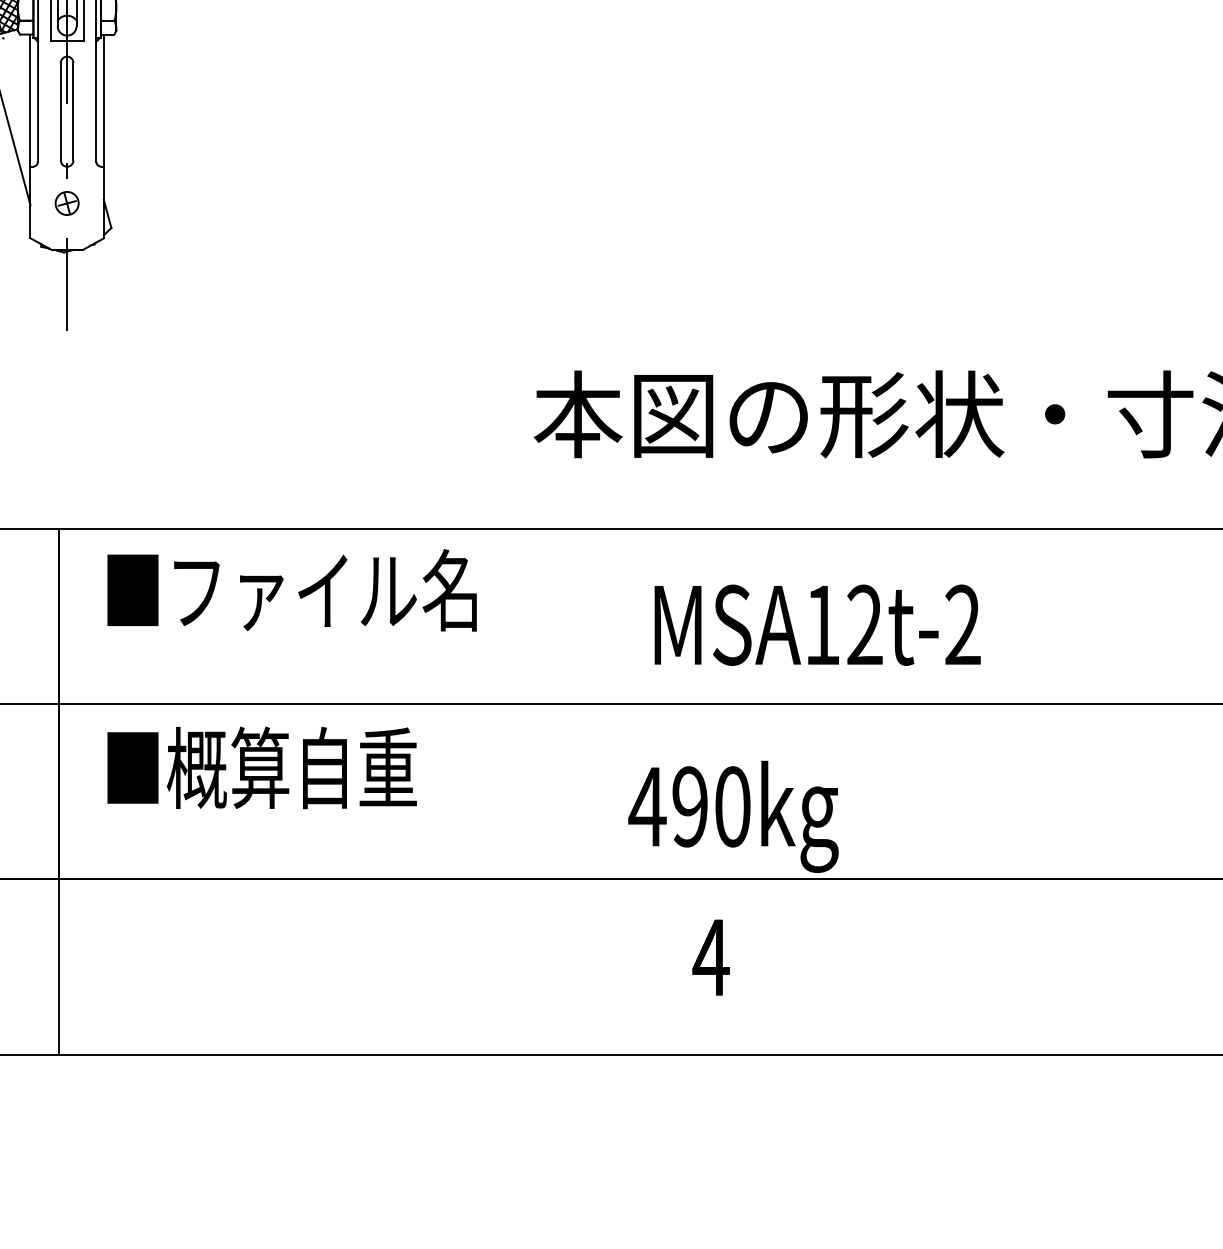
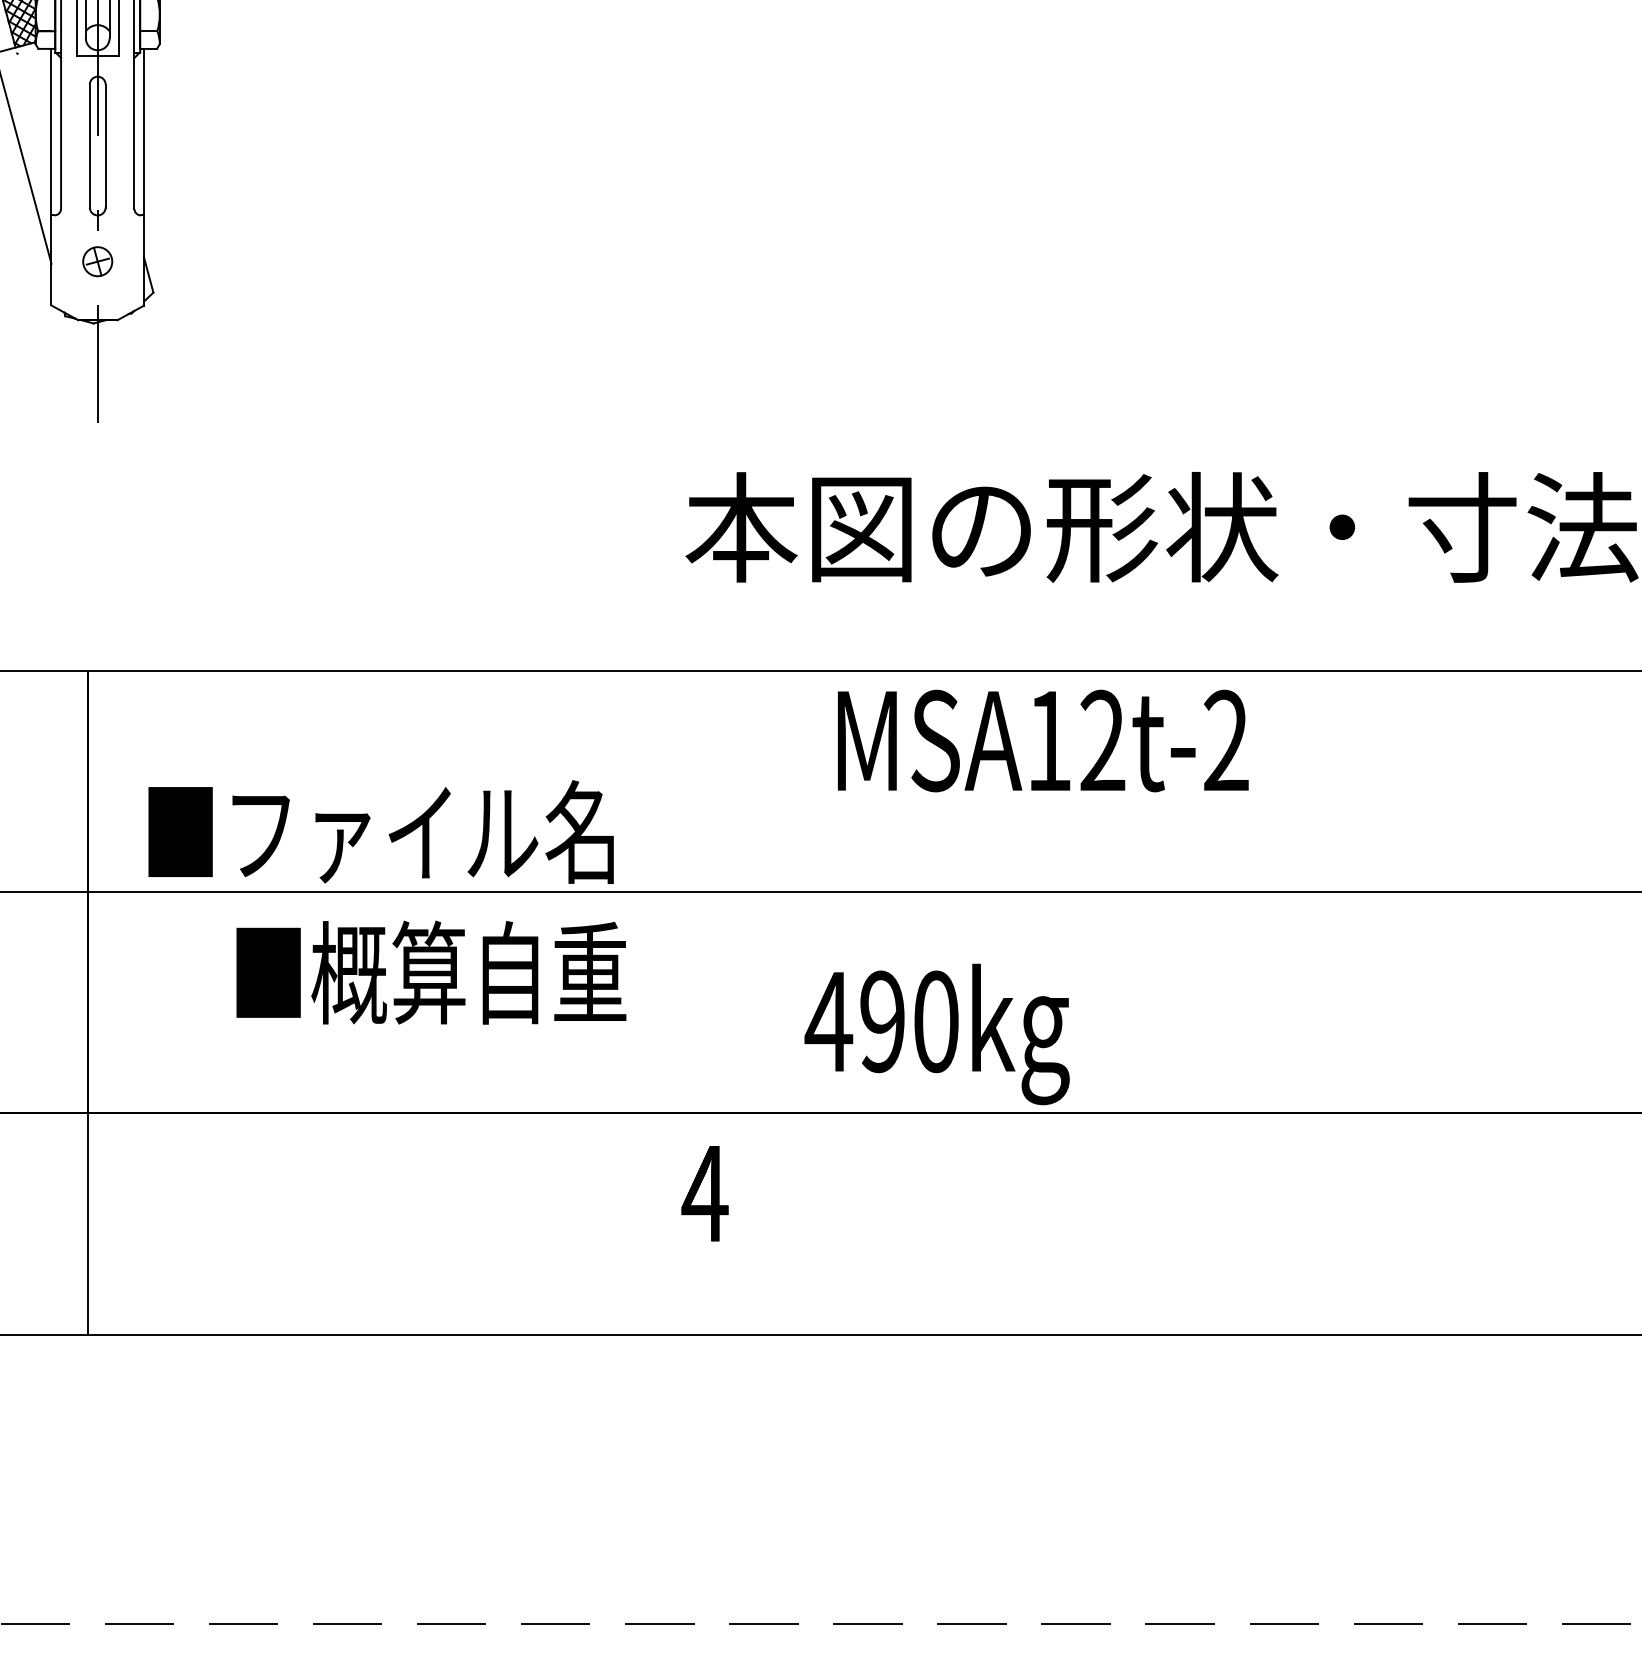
text: (291, 589) -> (380, 831), moved
text: (817, 624) -> (1043, 740), moved
text: (262, 767) -> (431, 972), moved
text: (710, 957) -> (704, 1193), moved

